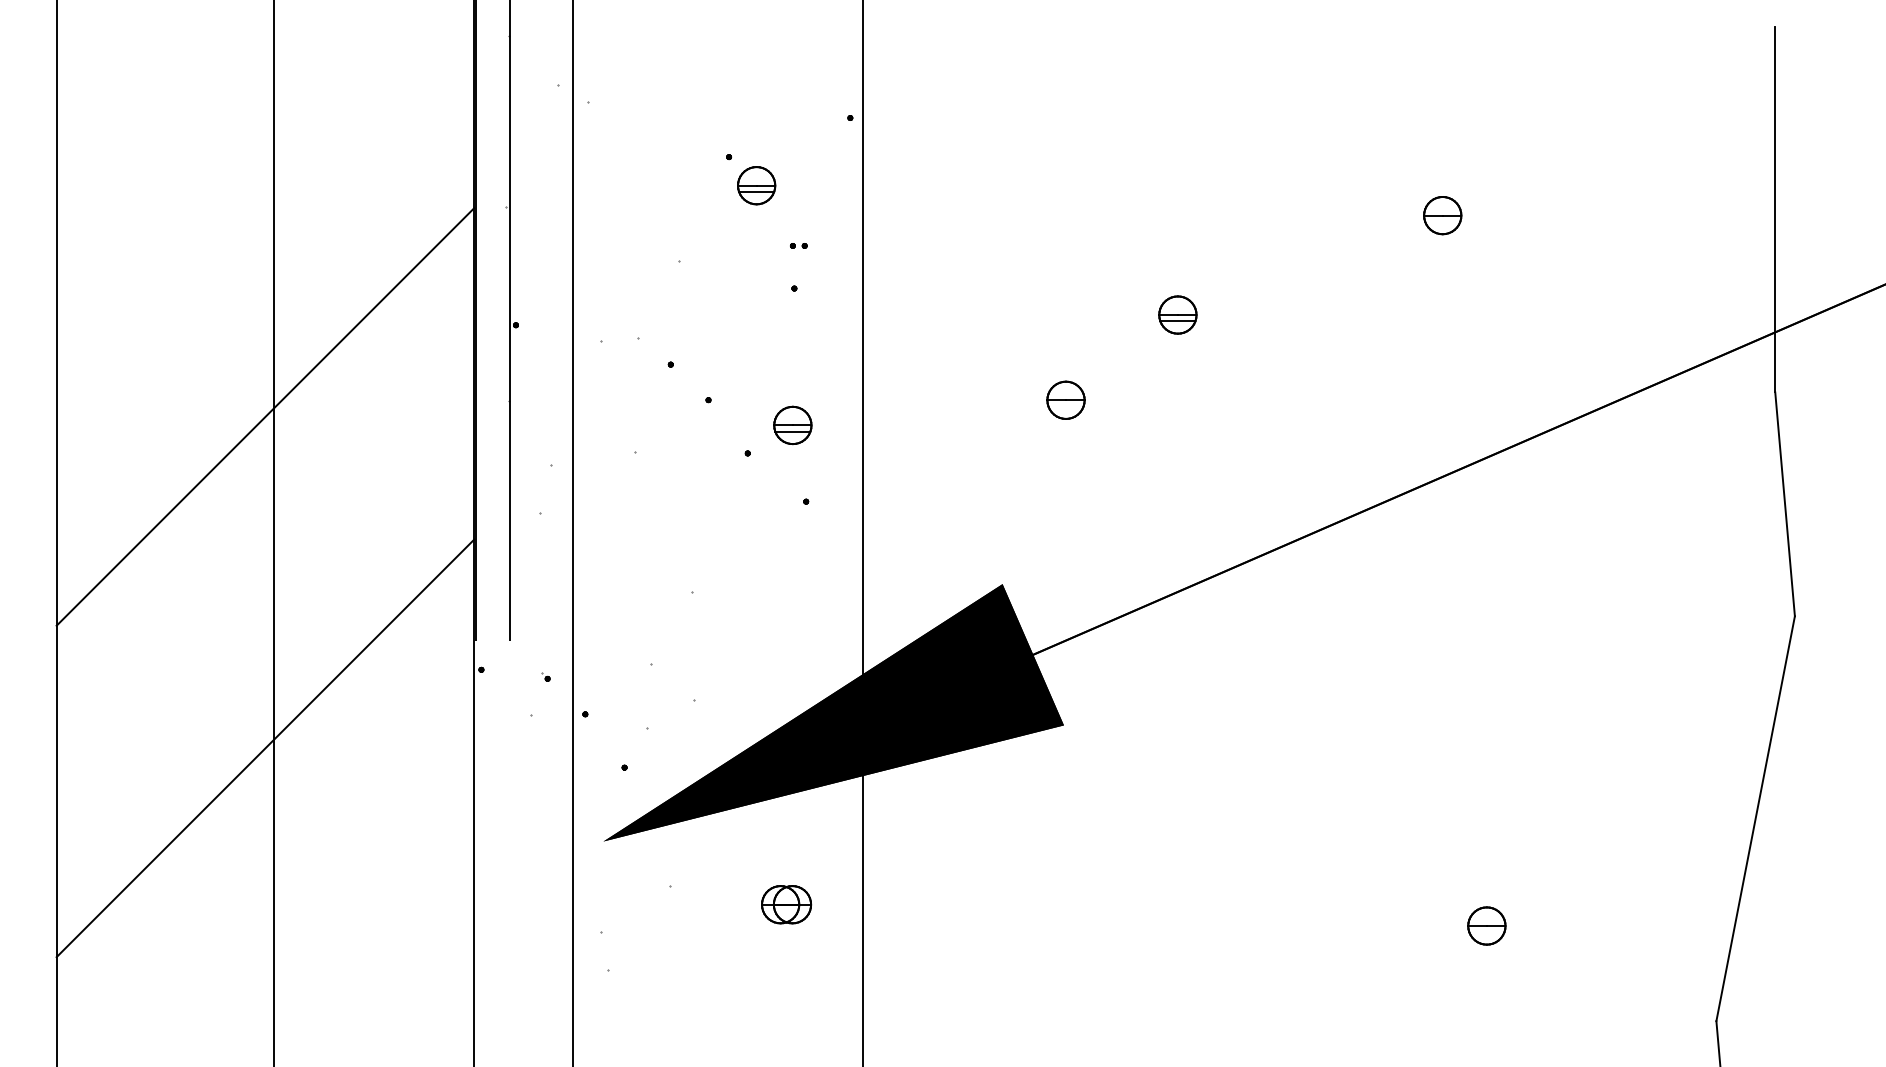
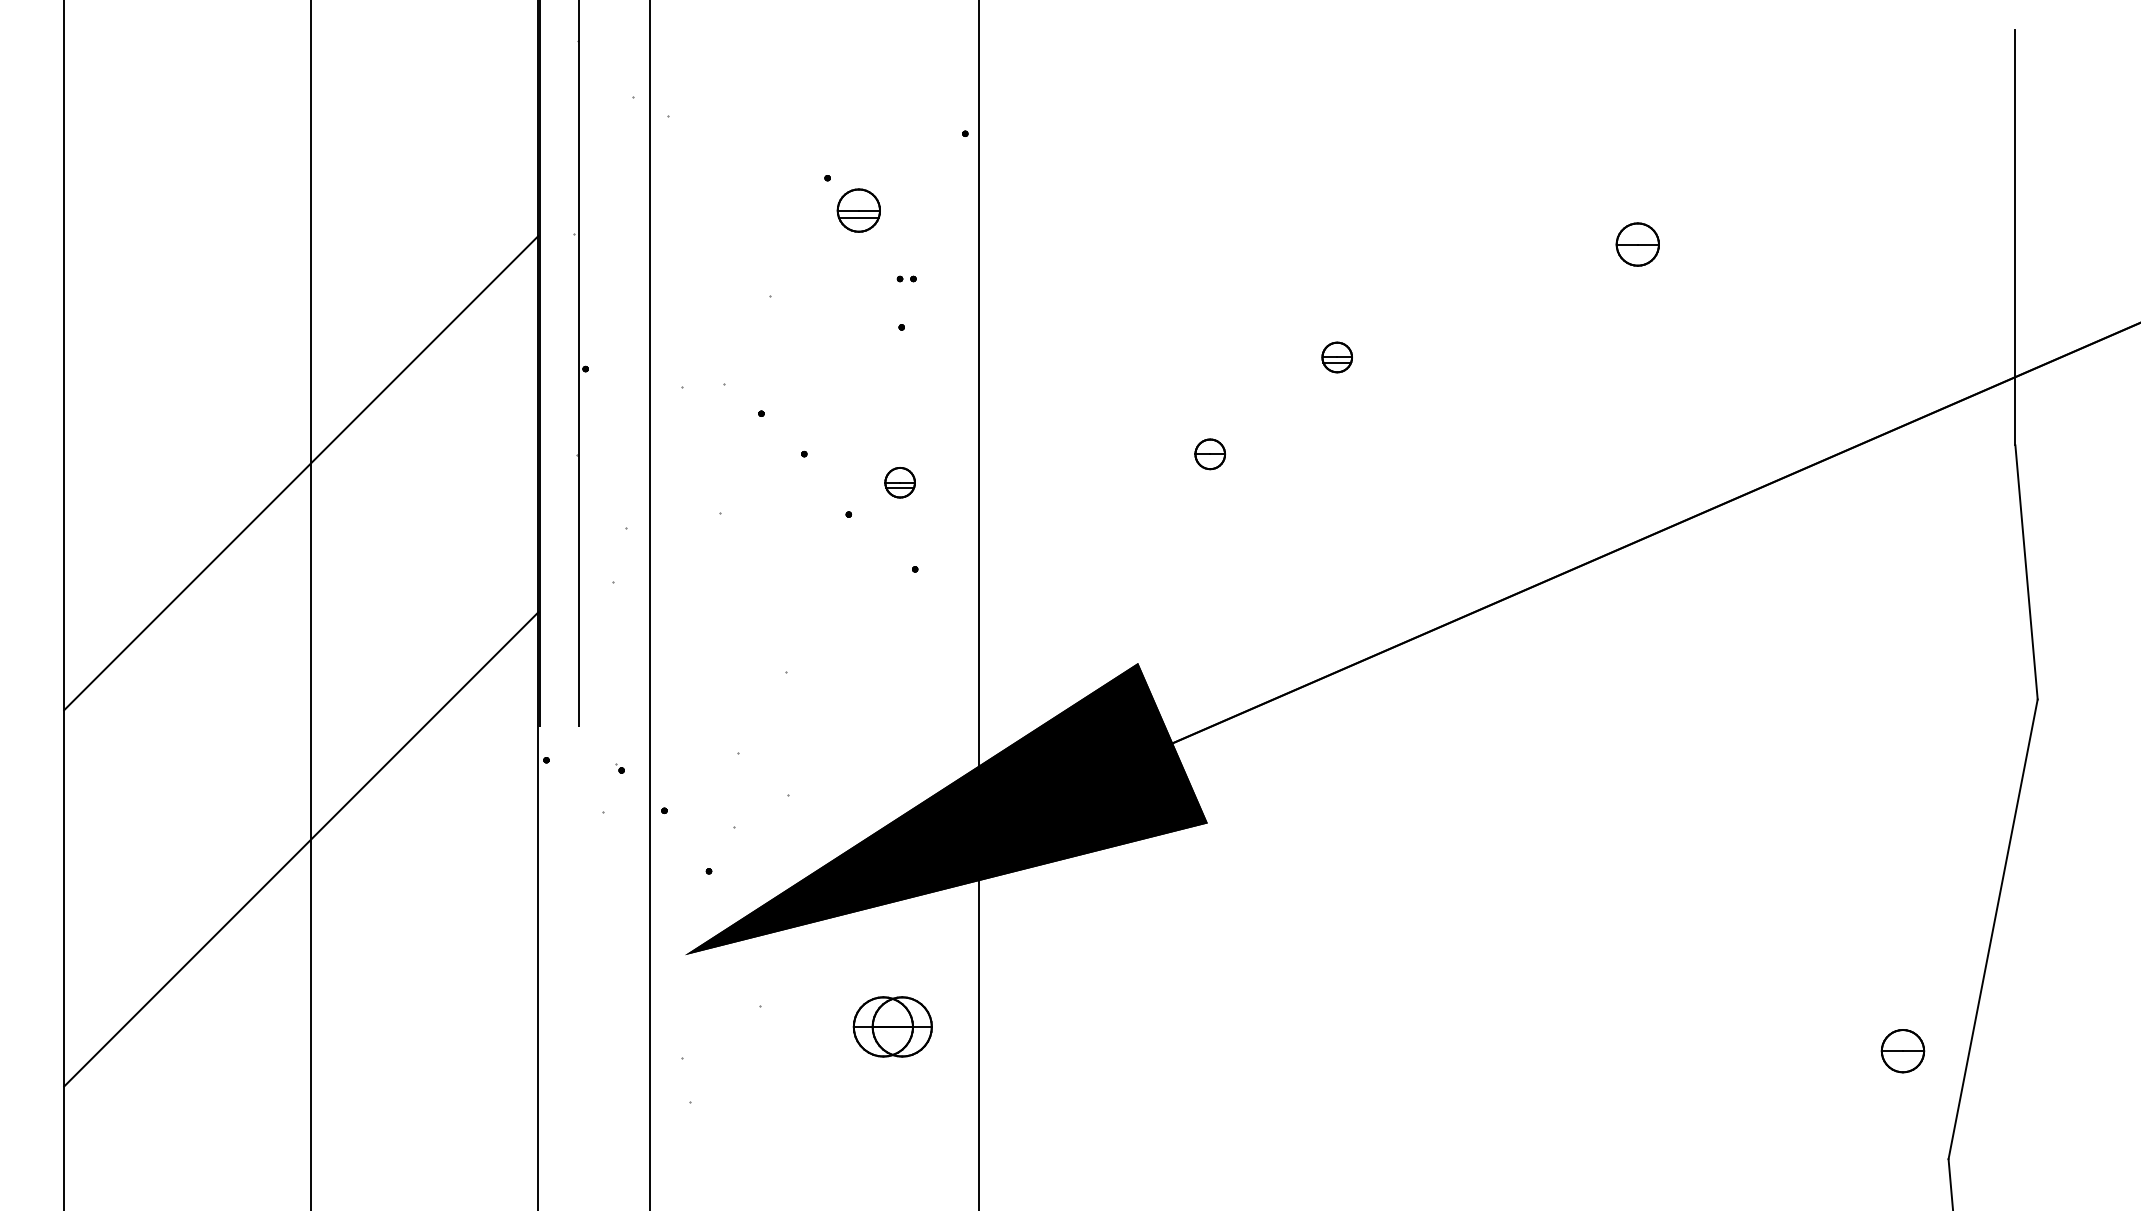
part: (1178, 315) -> (1337, 357), size x0.7
part: (1066, 400) -> (1210, 454), size x0.7
part: (793, 425) -> (900, 482), size x0.7
part: (786, 904) -> (892, 1026), size x1.4
part: (1486, 926) -> (1902, 1051), moved

